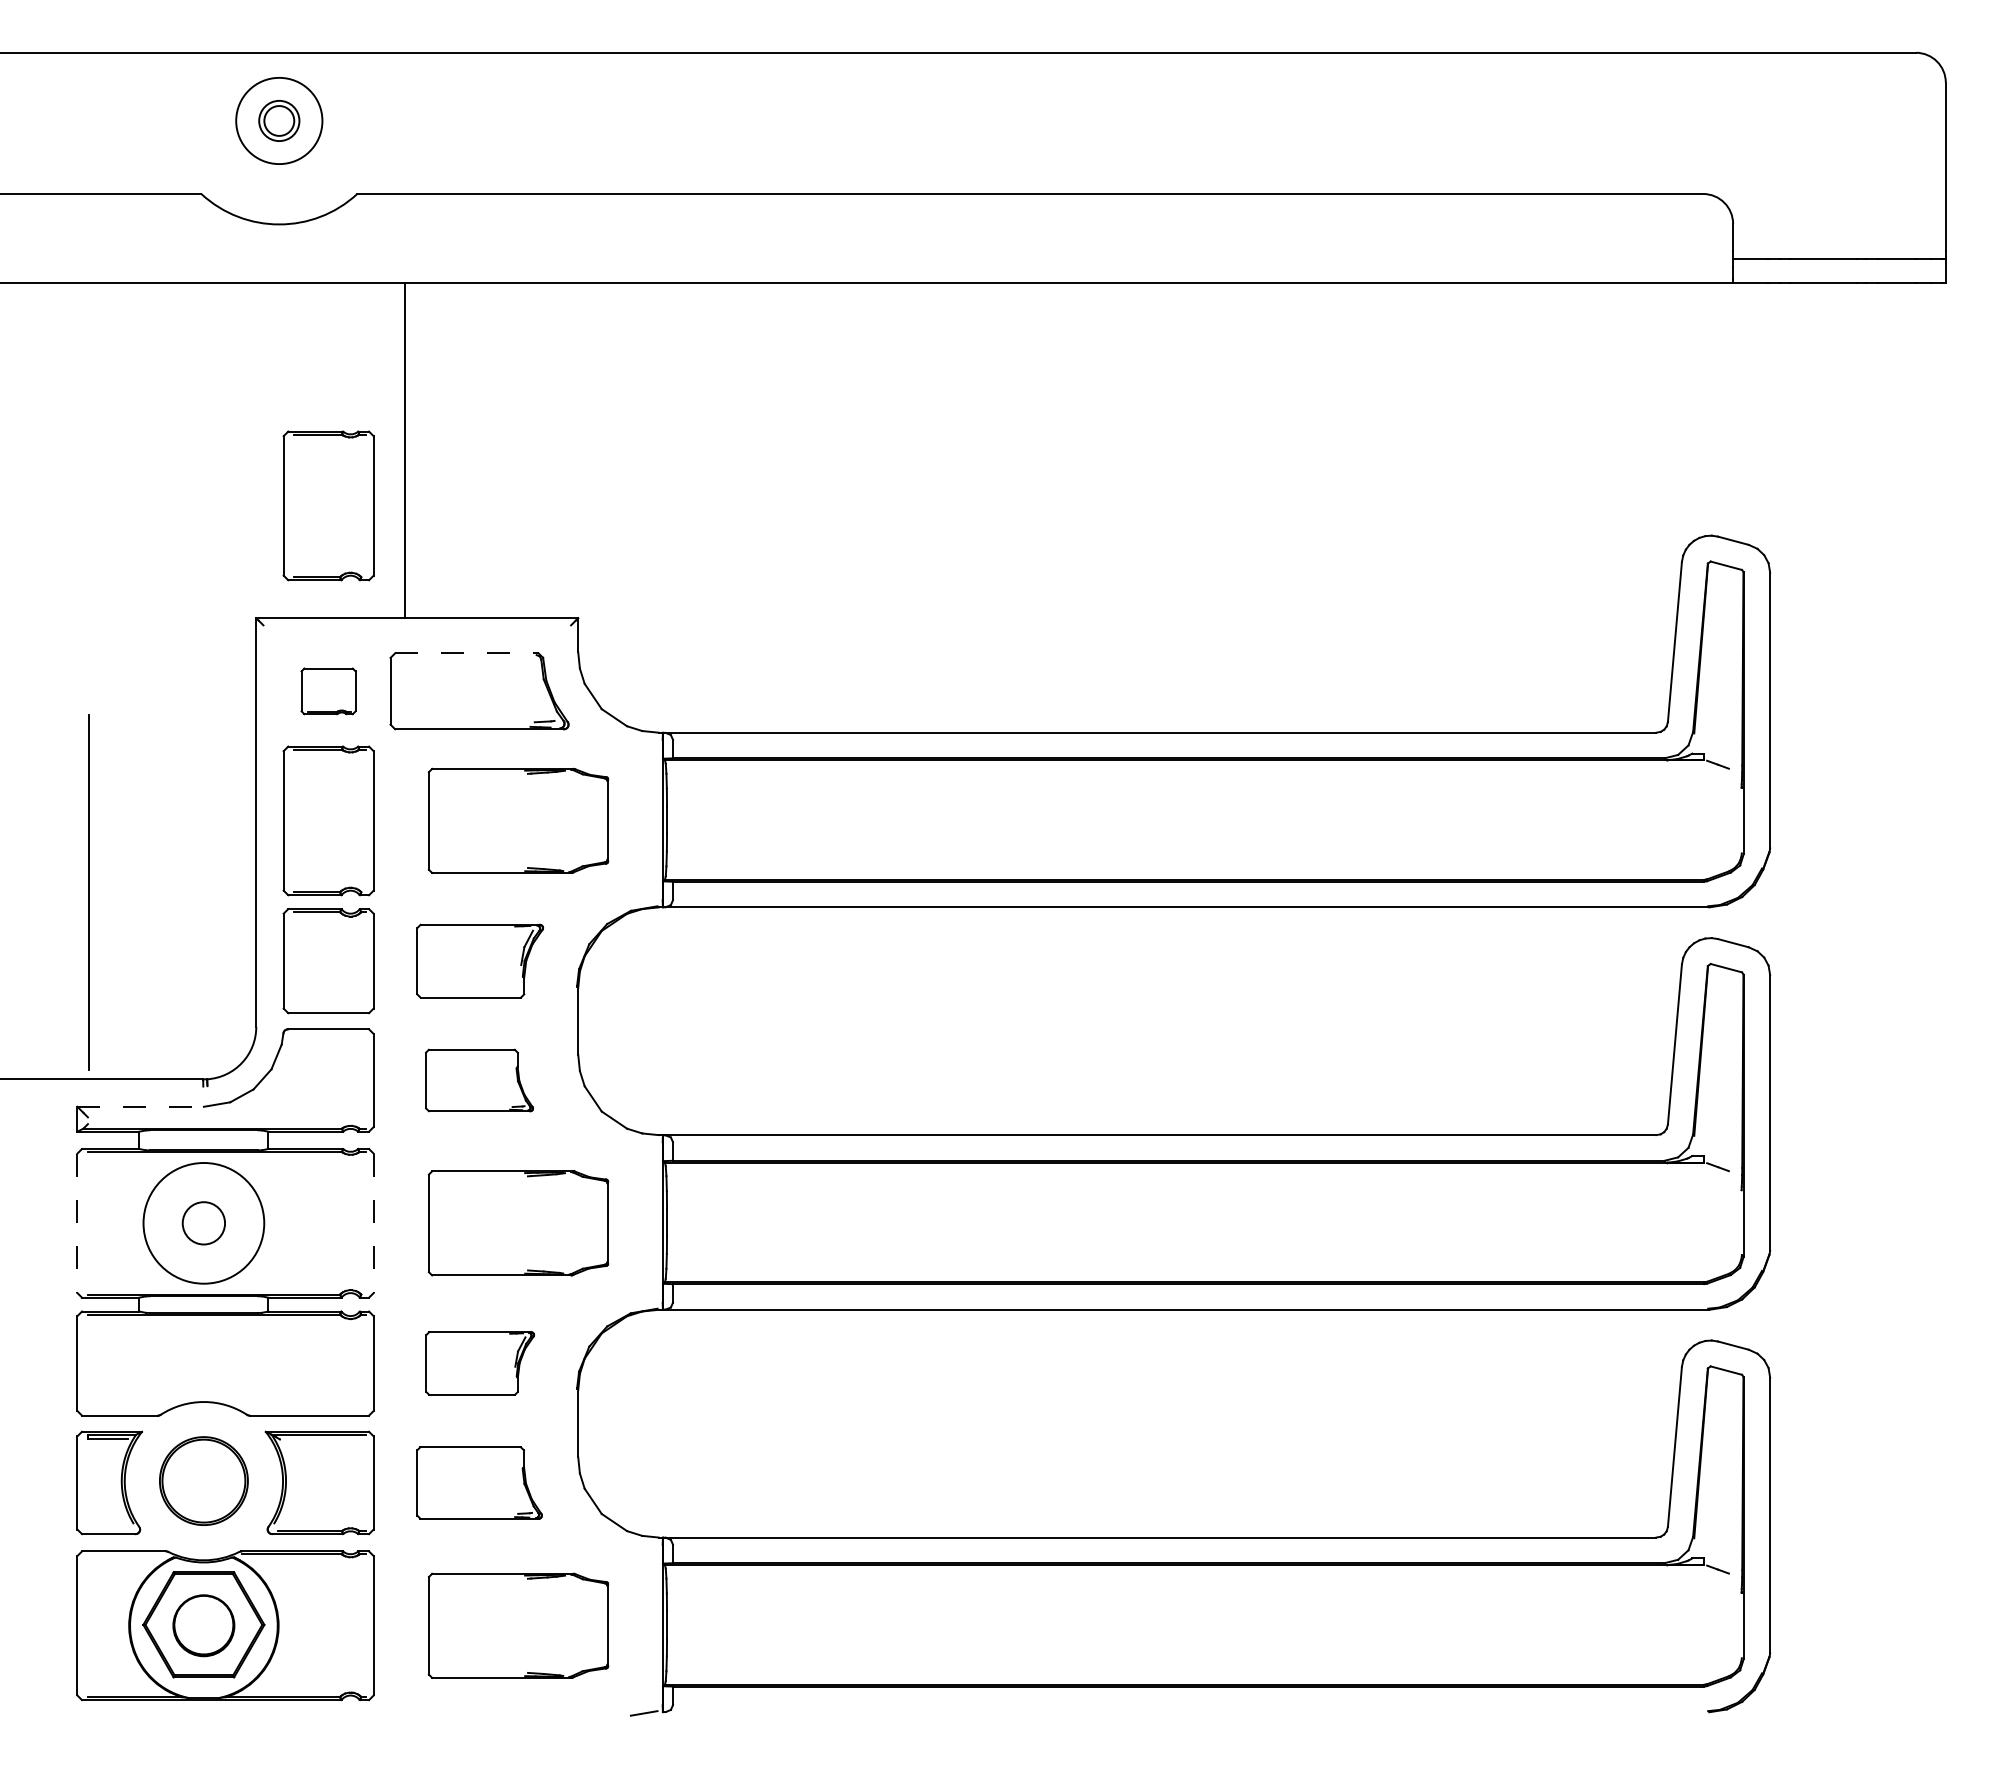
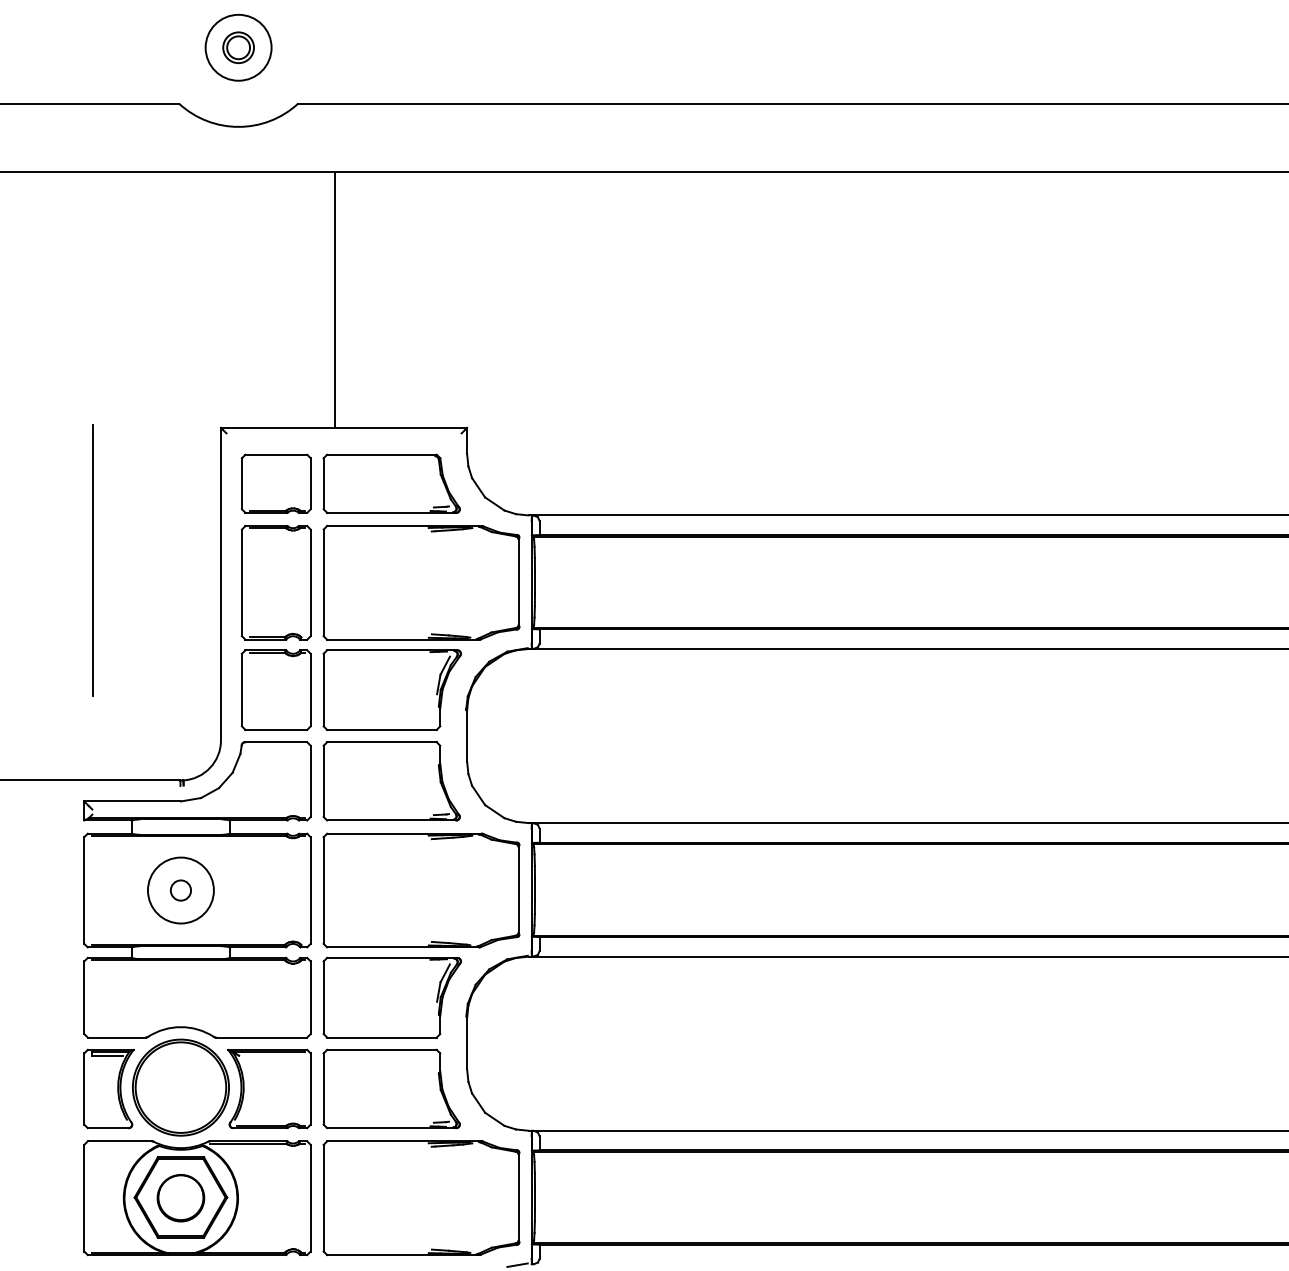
part: (328, 505) -> (276, 341), removed
line: (466, 653) -> (381, 454), dashed -> solid
part: (328, 691) -> (276, 483), size x1.67
part: (518, 820) -> (421, 582), size x1.43
line: (88, 892) -> (92, 560), moved
part: (479, 961) -> (391, 690), size x1.43
part: (479, 1080) -> (391, 781), size x1.67
line: (141, 1106) -> (133, 801), dashed -> solid
line: (77, 1223) -> (84, 890), dashed -> solid
circle: (203, 1223) -> (180, 890), size x0.62
circle: (203, 1223) -> (180, 890), size x0.71
line: (373, 1223) -> (310, 890), dashed -> solid
part: (518, 1223) -> (421, 890), size x1.43
part: (479, 1363) -> (391, 997), size x1.67
part: (203, 1480) -> (180, 1087), size x1.43
part: (479, 1482) -> (391, 1088), size x1.43
part: (518, 1625) -> (421, 1197), size x1.43

